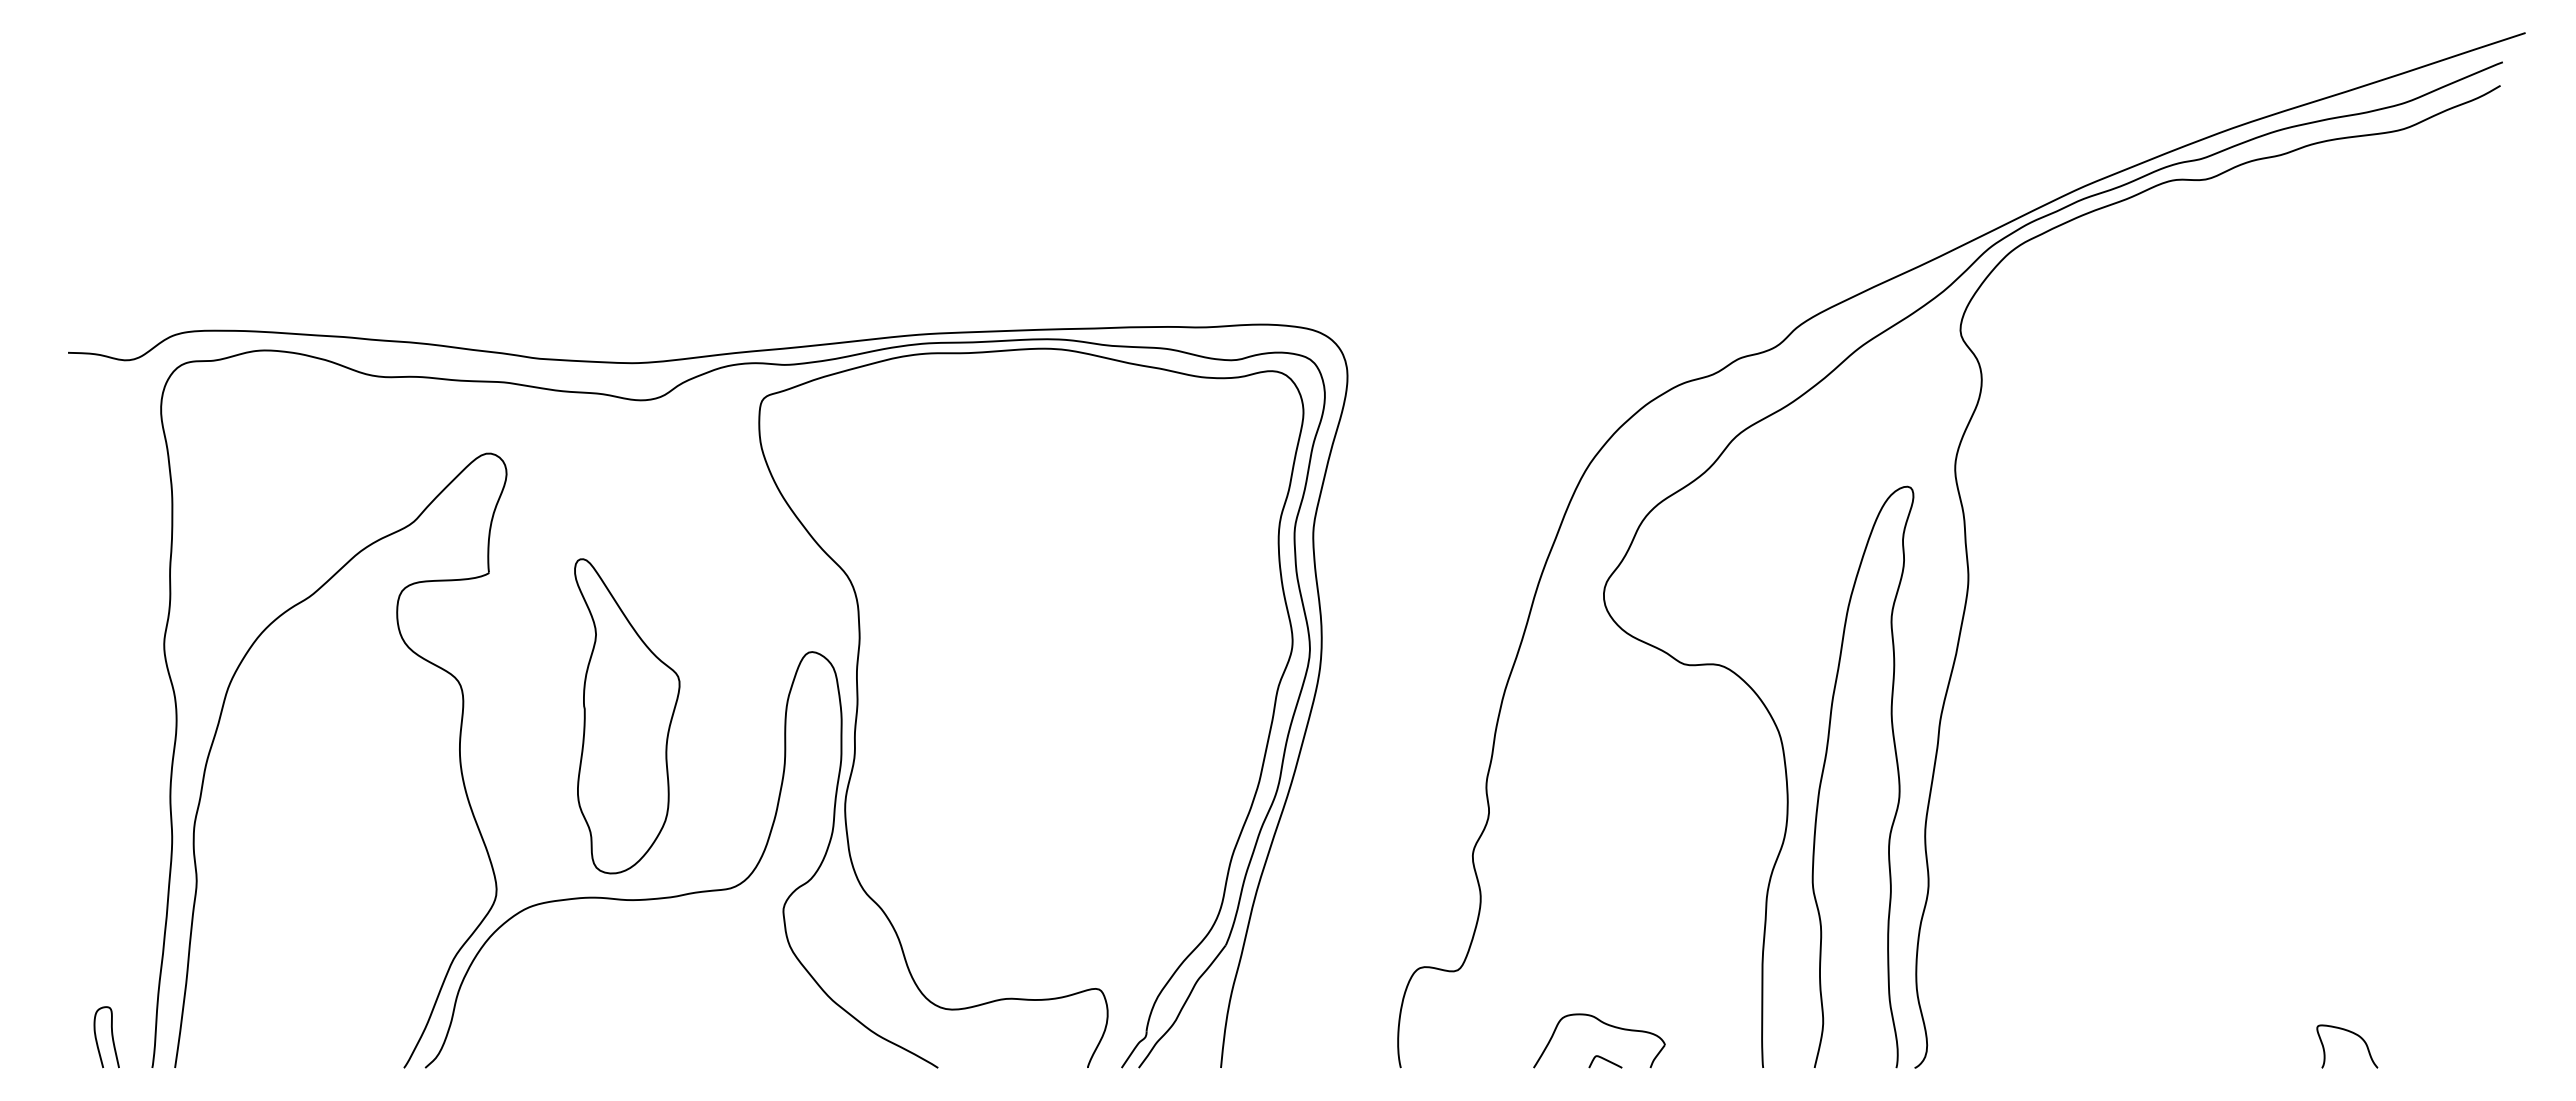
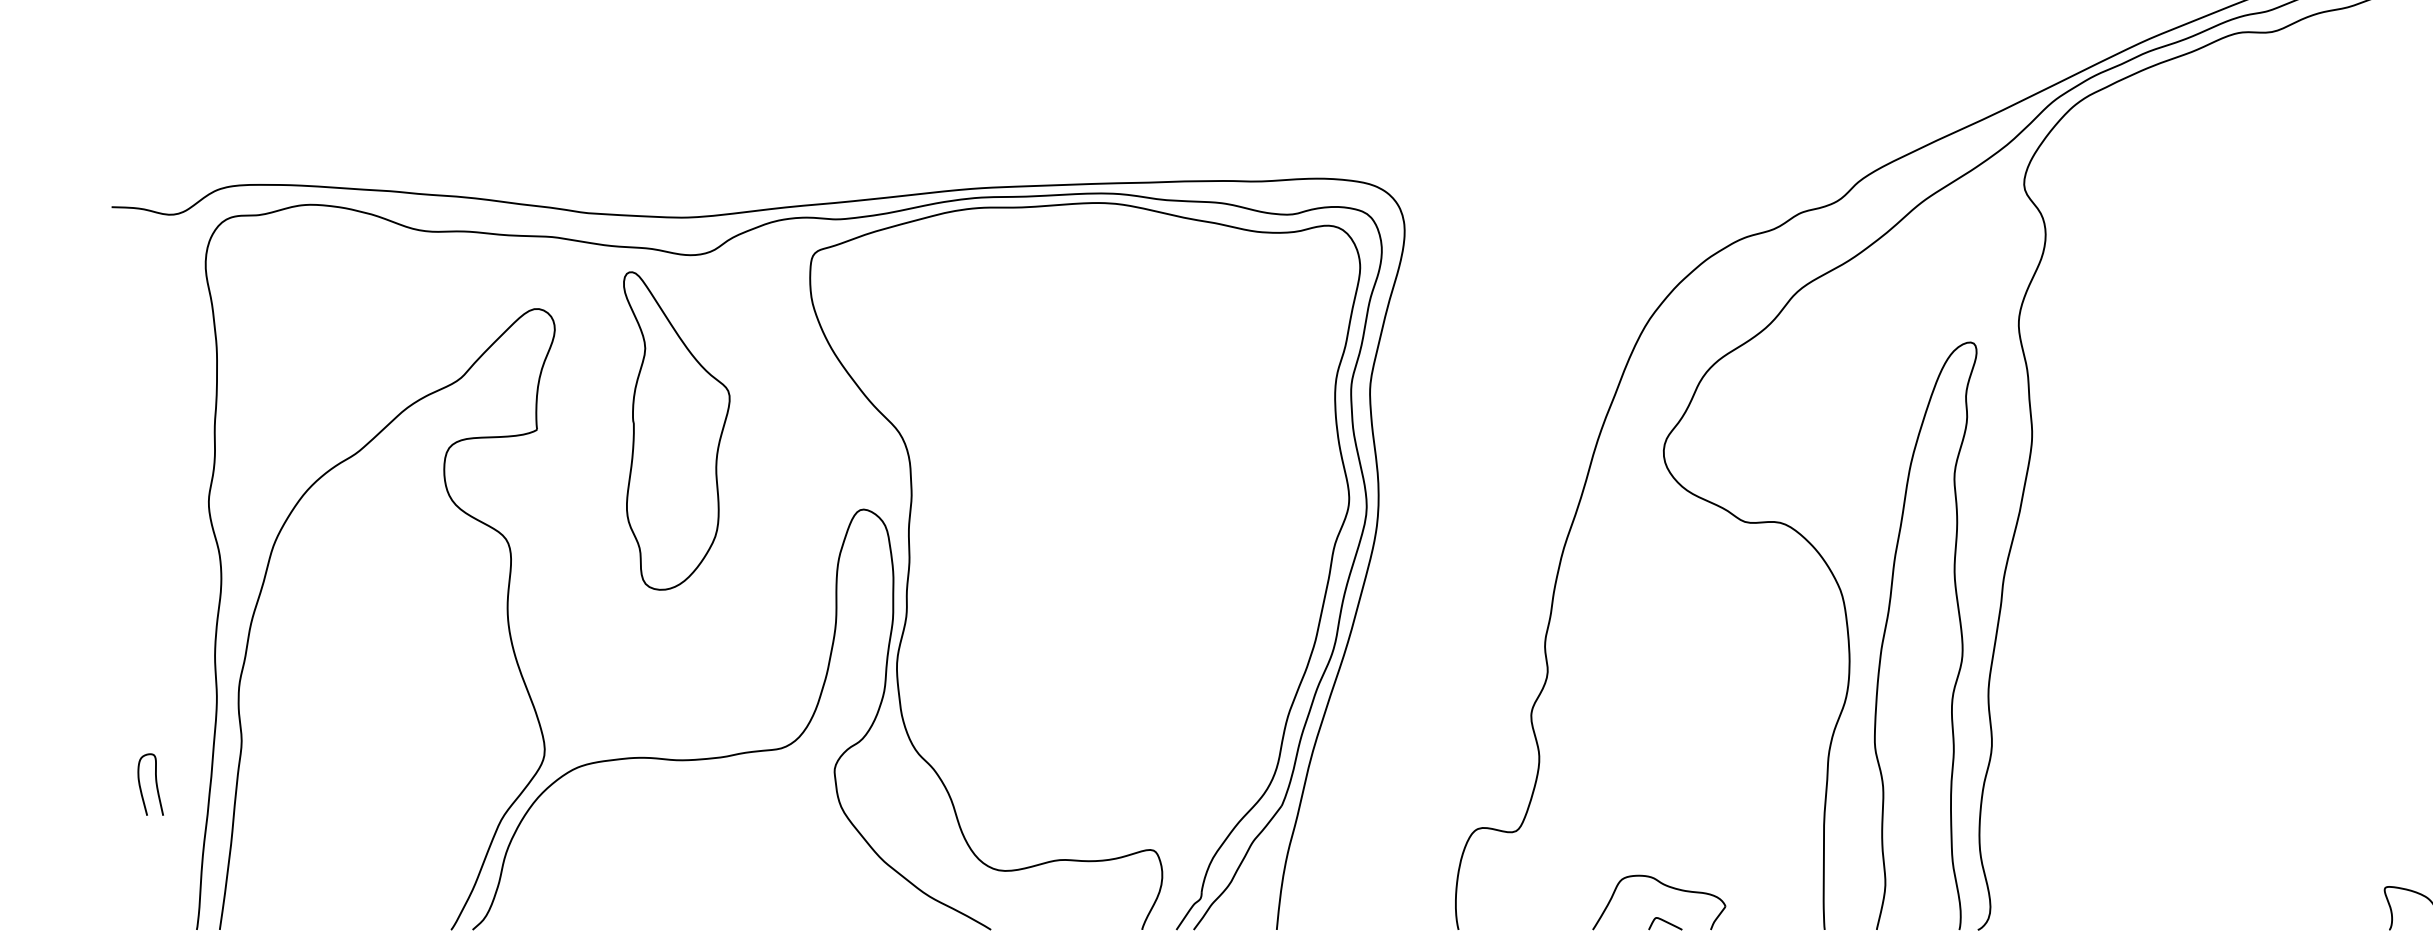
part: (627, 716) -> (677, 431), moved
curve: (111, 1037) -> (155, 784), moved

